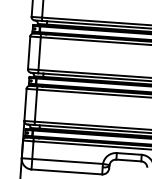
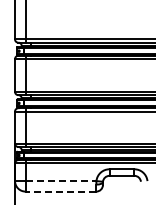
line: (68, 161) -> (61, 181), solid -> dashed
line: (66, 171) -> (60, 191), solid -> dashed

